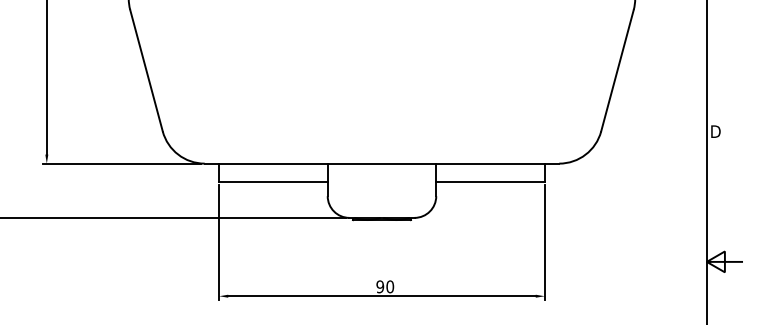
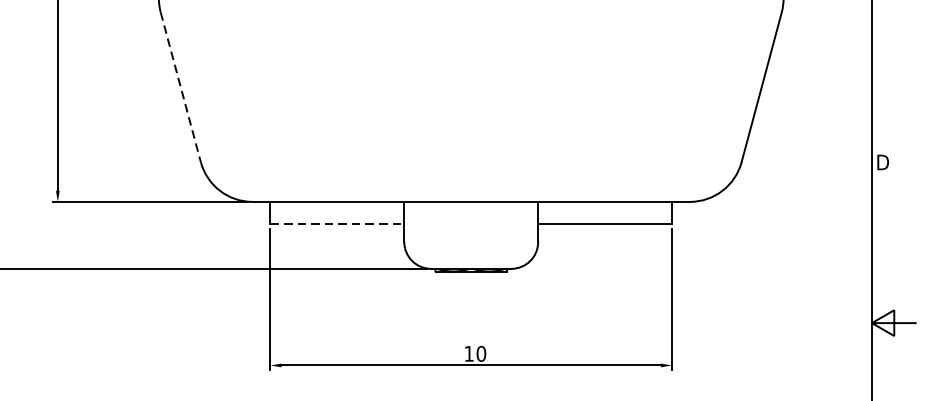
line: (146, 70) -> (180, 87), solid -> dashed
line: (273, 181) -> (337, 223), solid -> dashed
text: (380, 286) -> (469, 353), 90 -> 10

